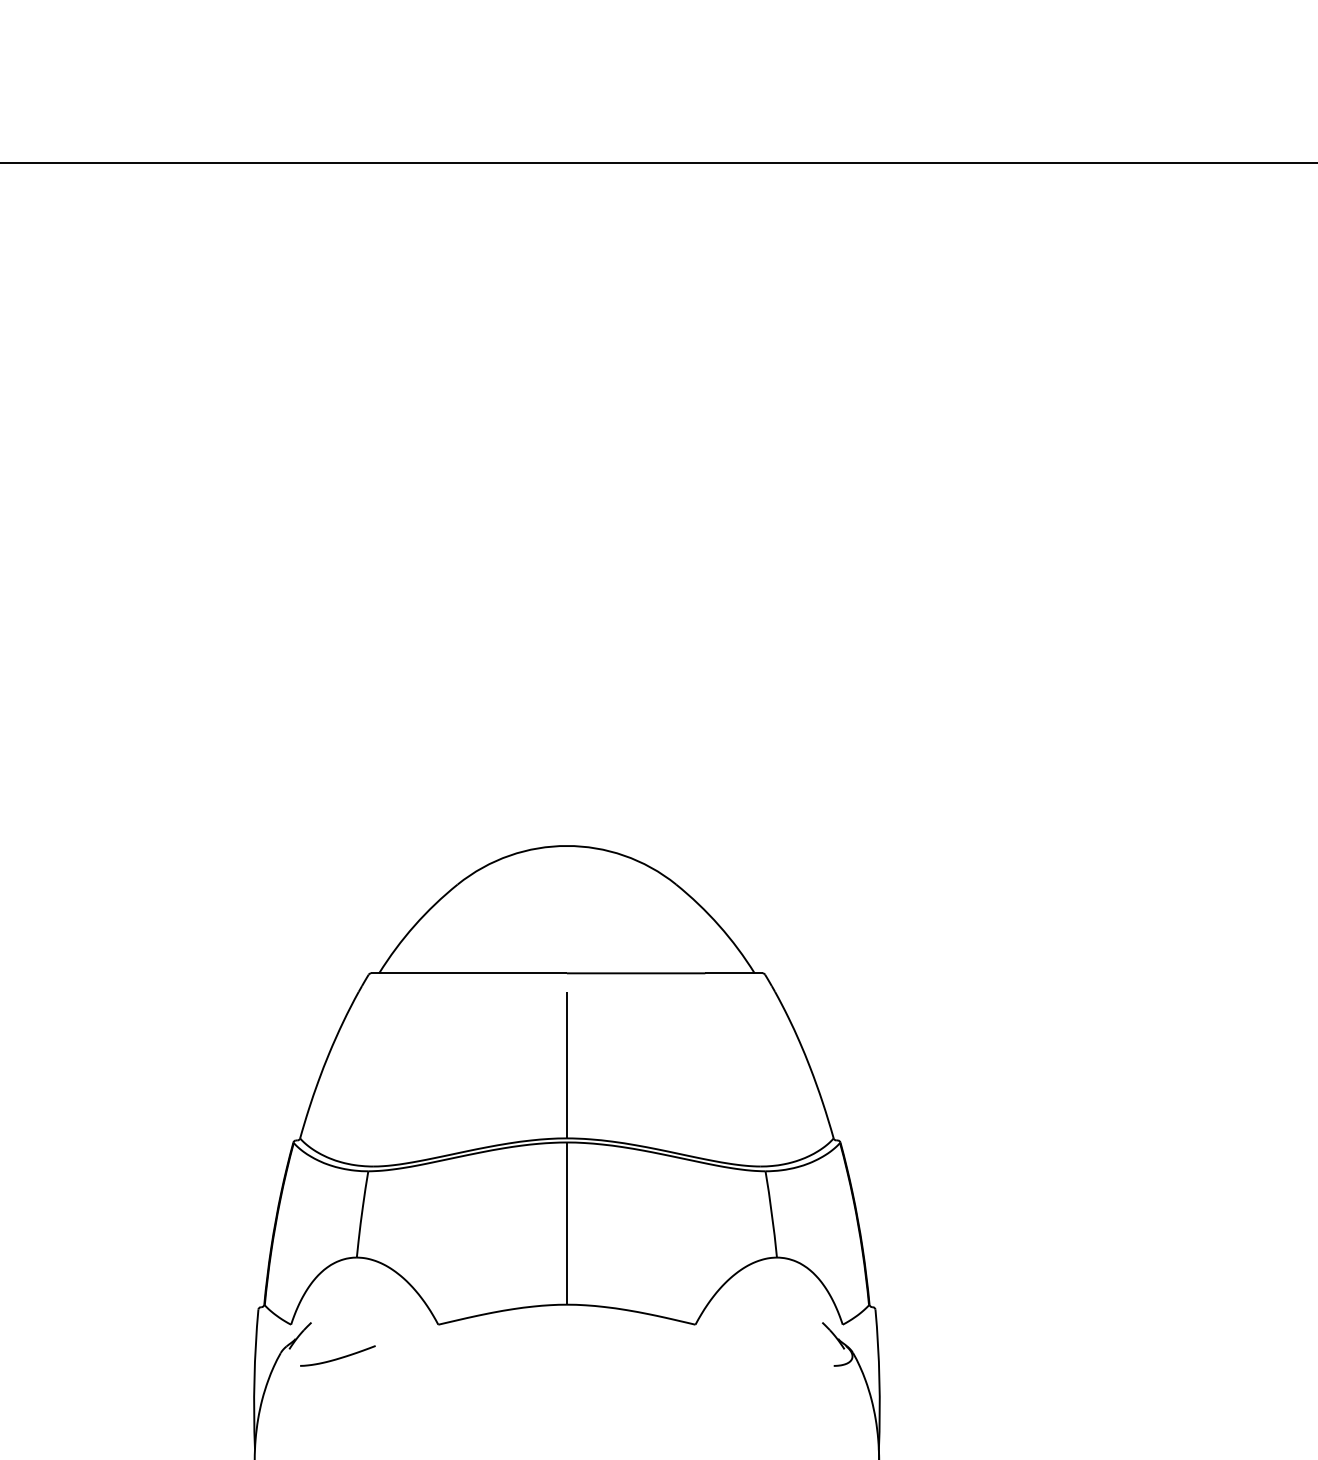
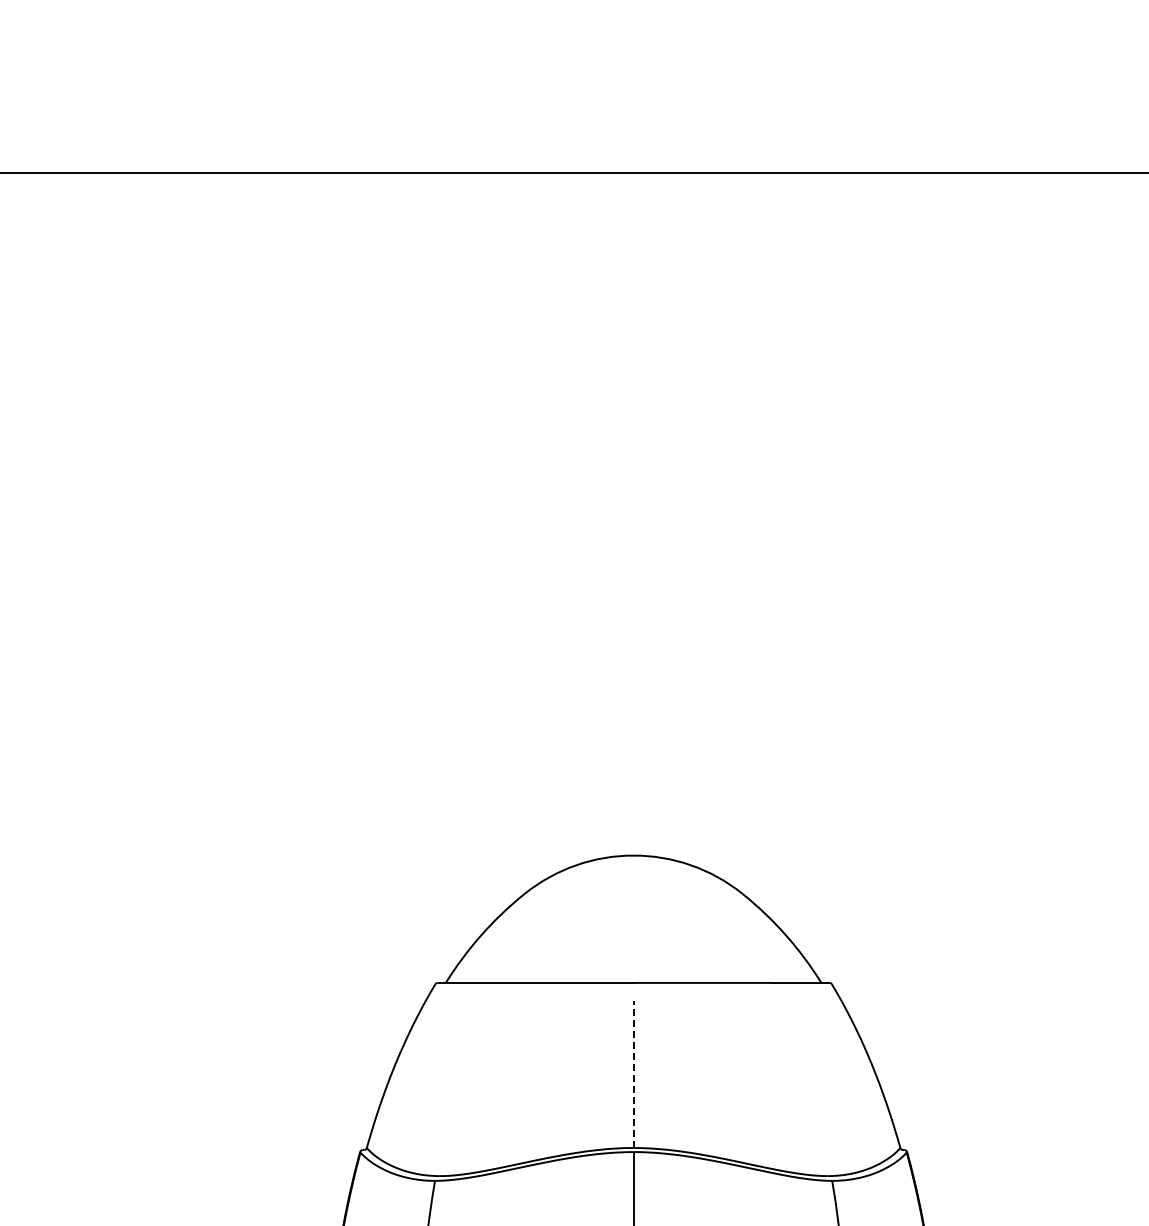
line: (566, 1064) -> (633, 1074), solid -> dashed

